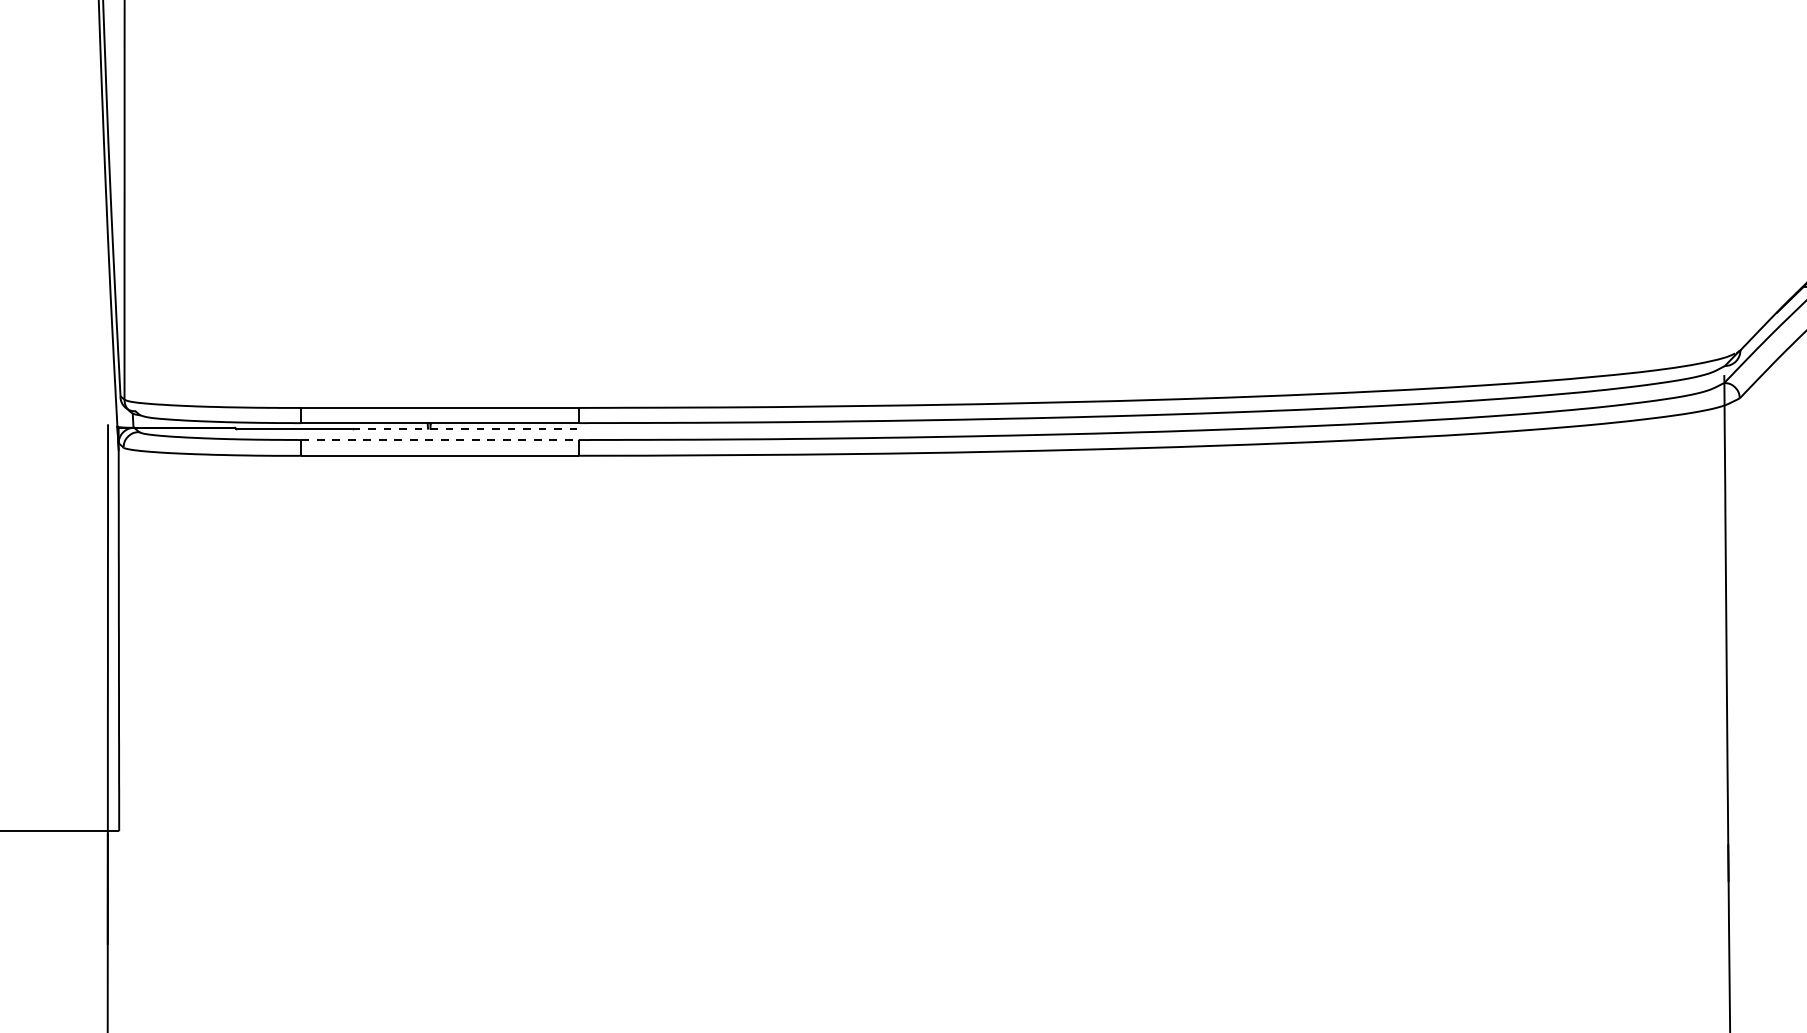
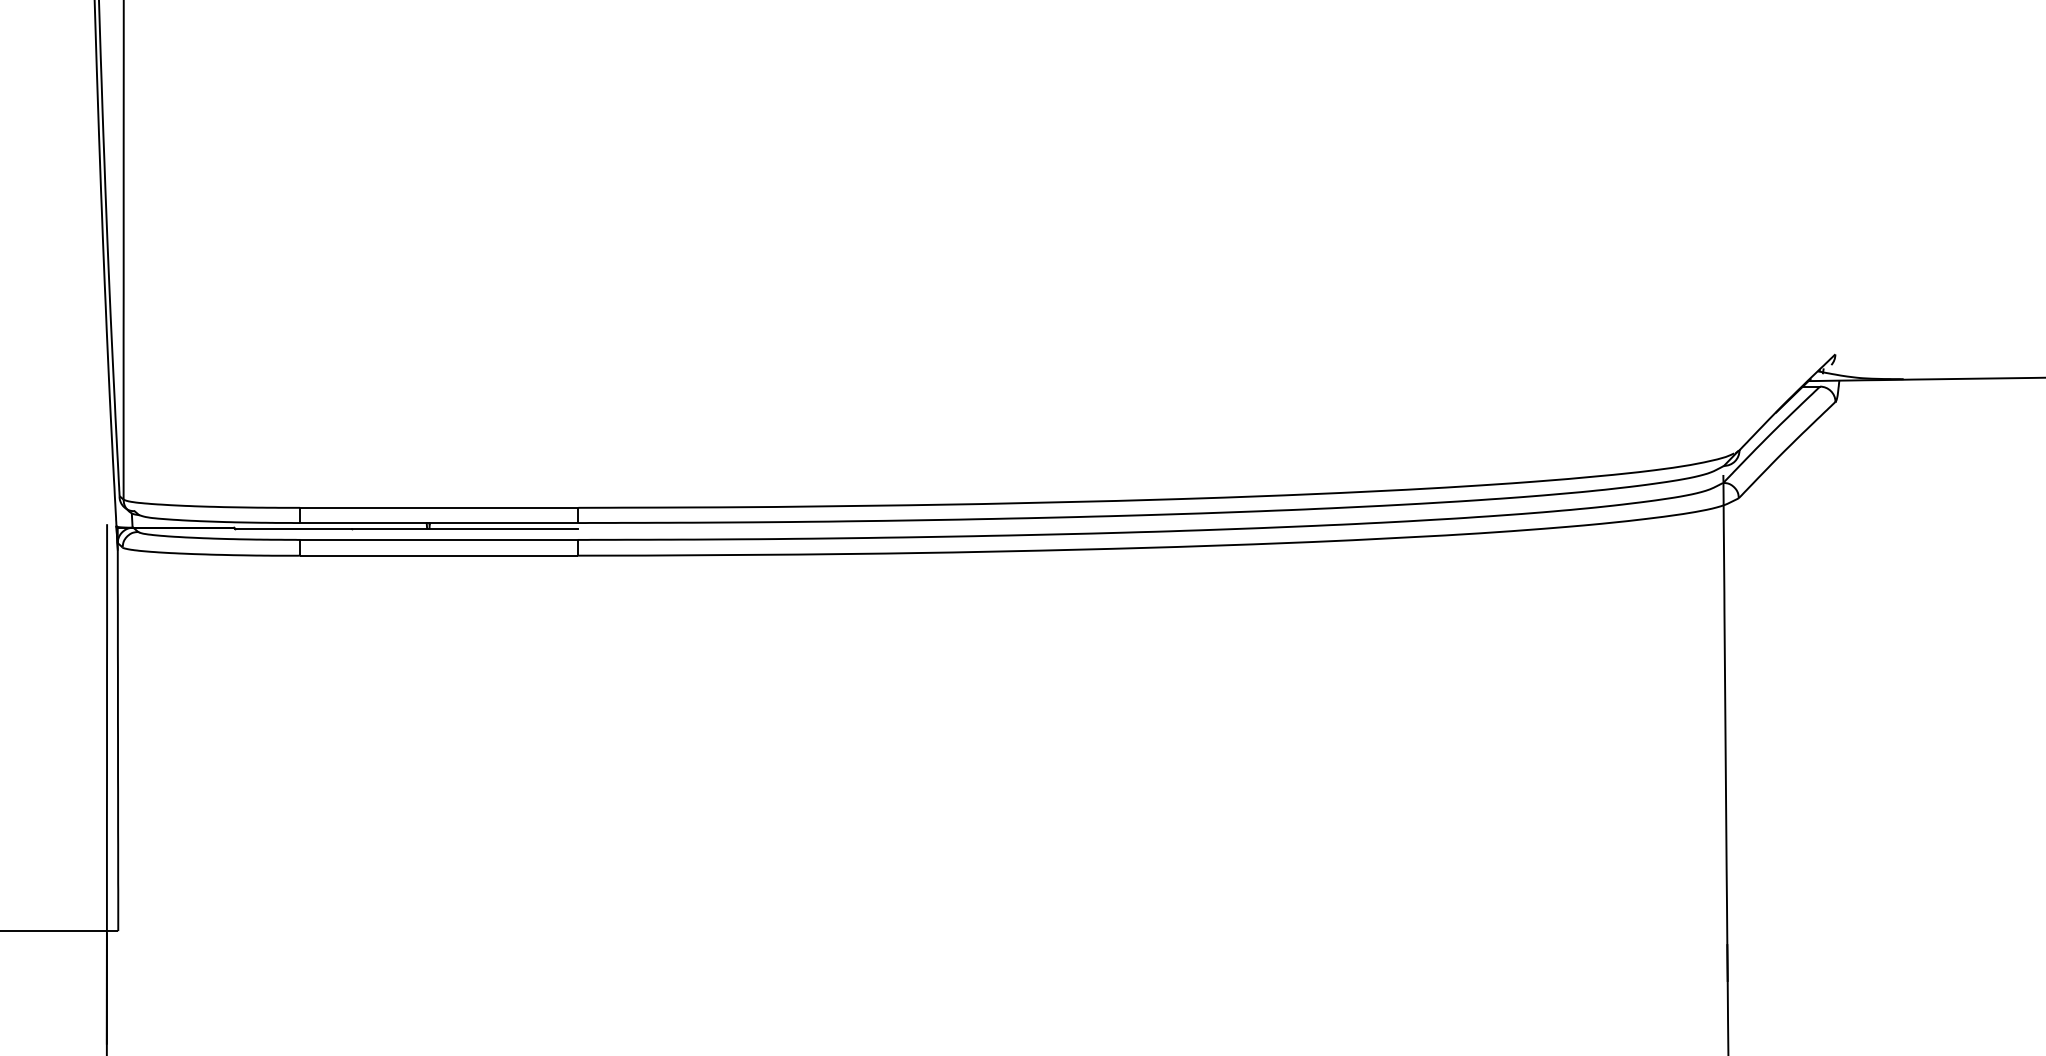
line: (466, 428) -> (465, 528), dashed -> solid
line: (440, 439) -> (439, 539), dashed -> solid

